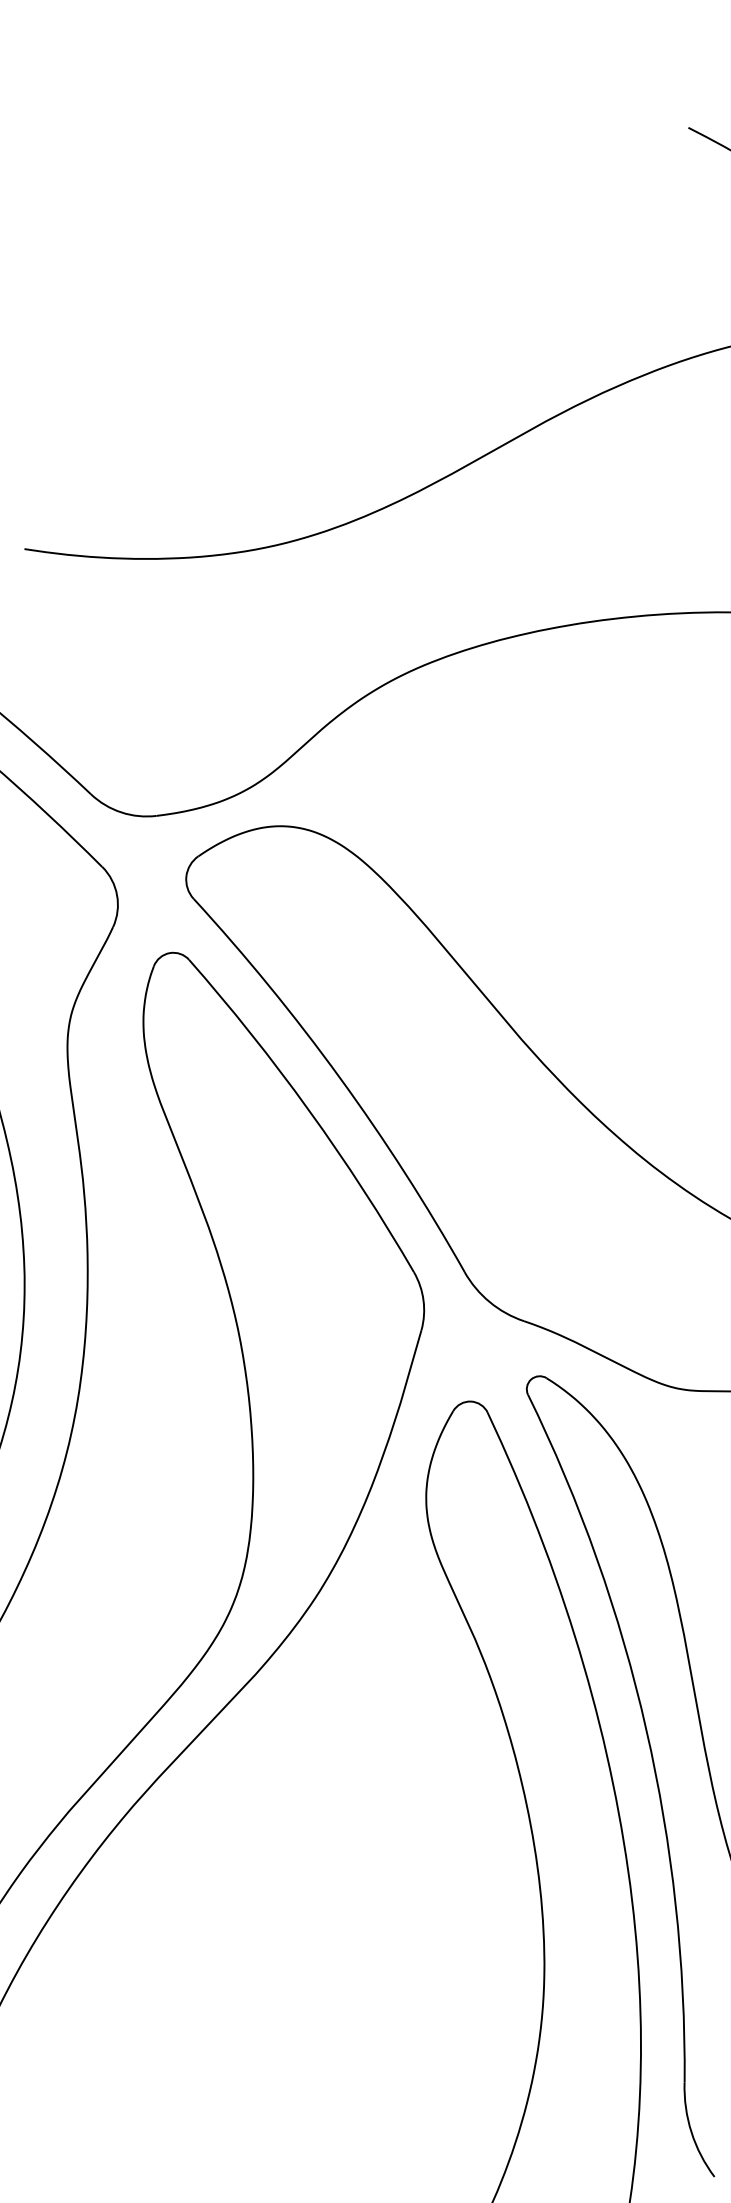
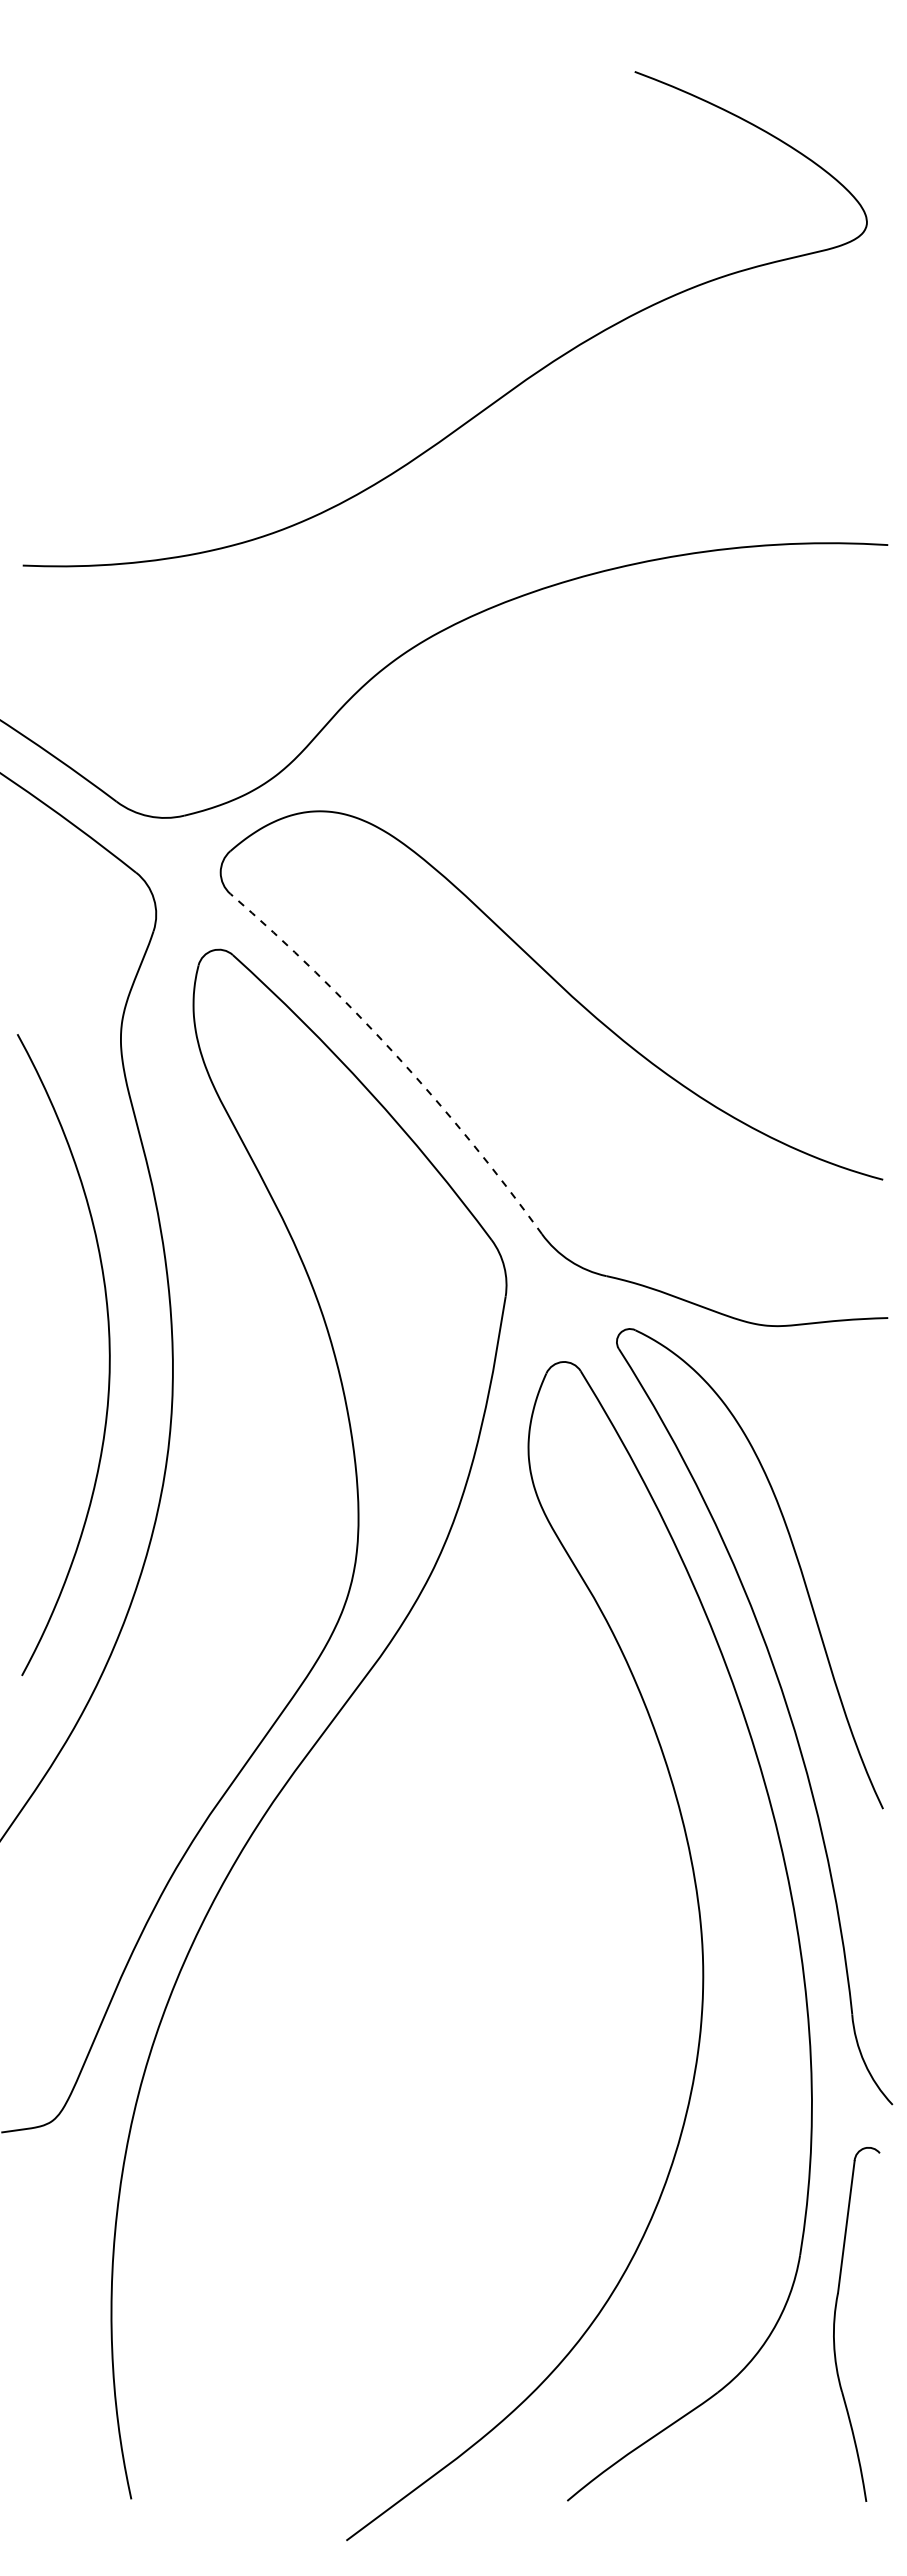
arc: (339, 1078) -> (395, 1055), solid -> dashed

